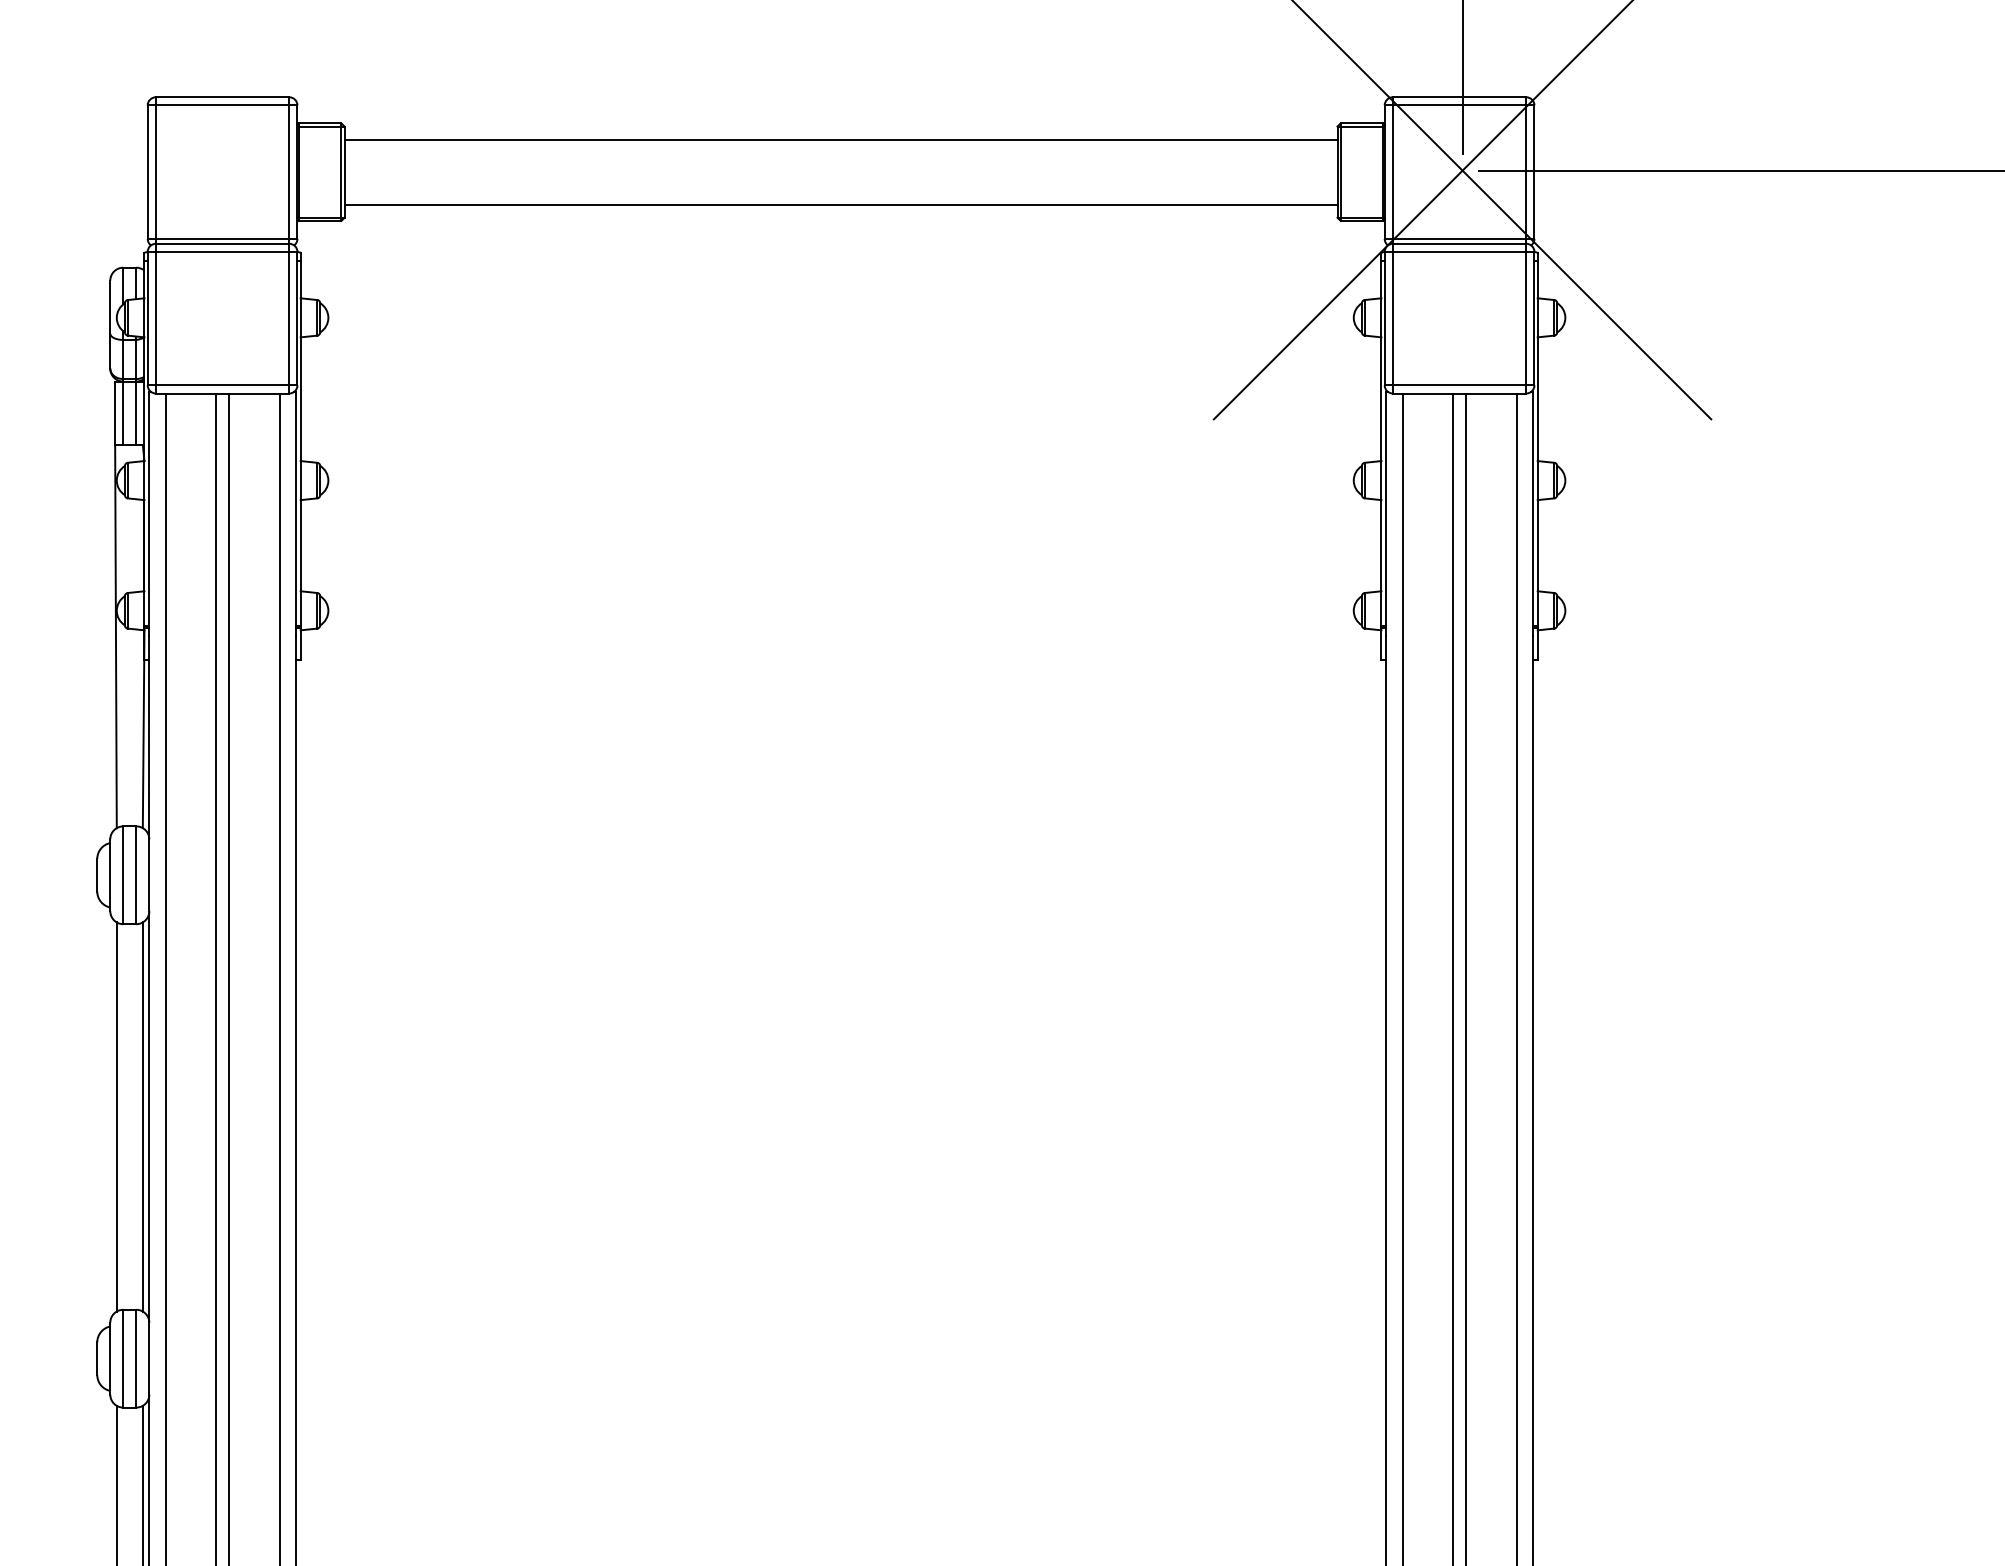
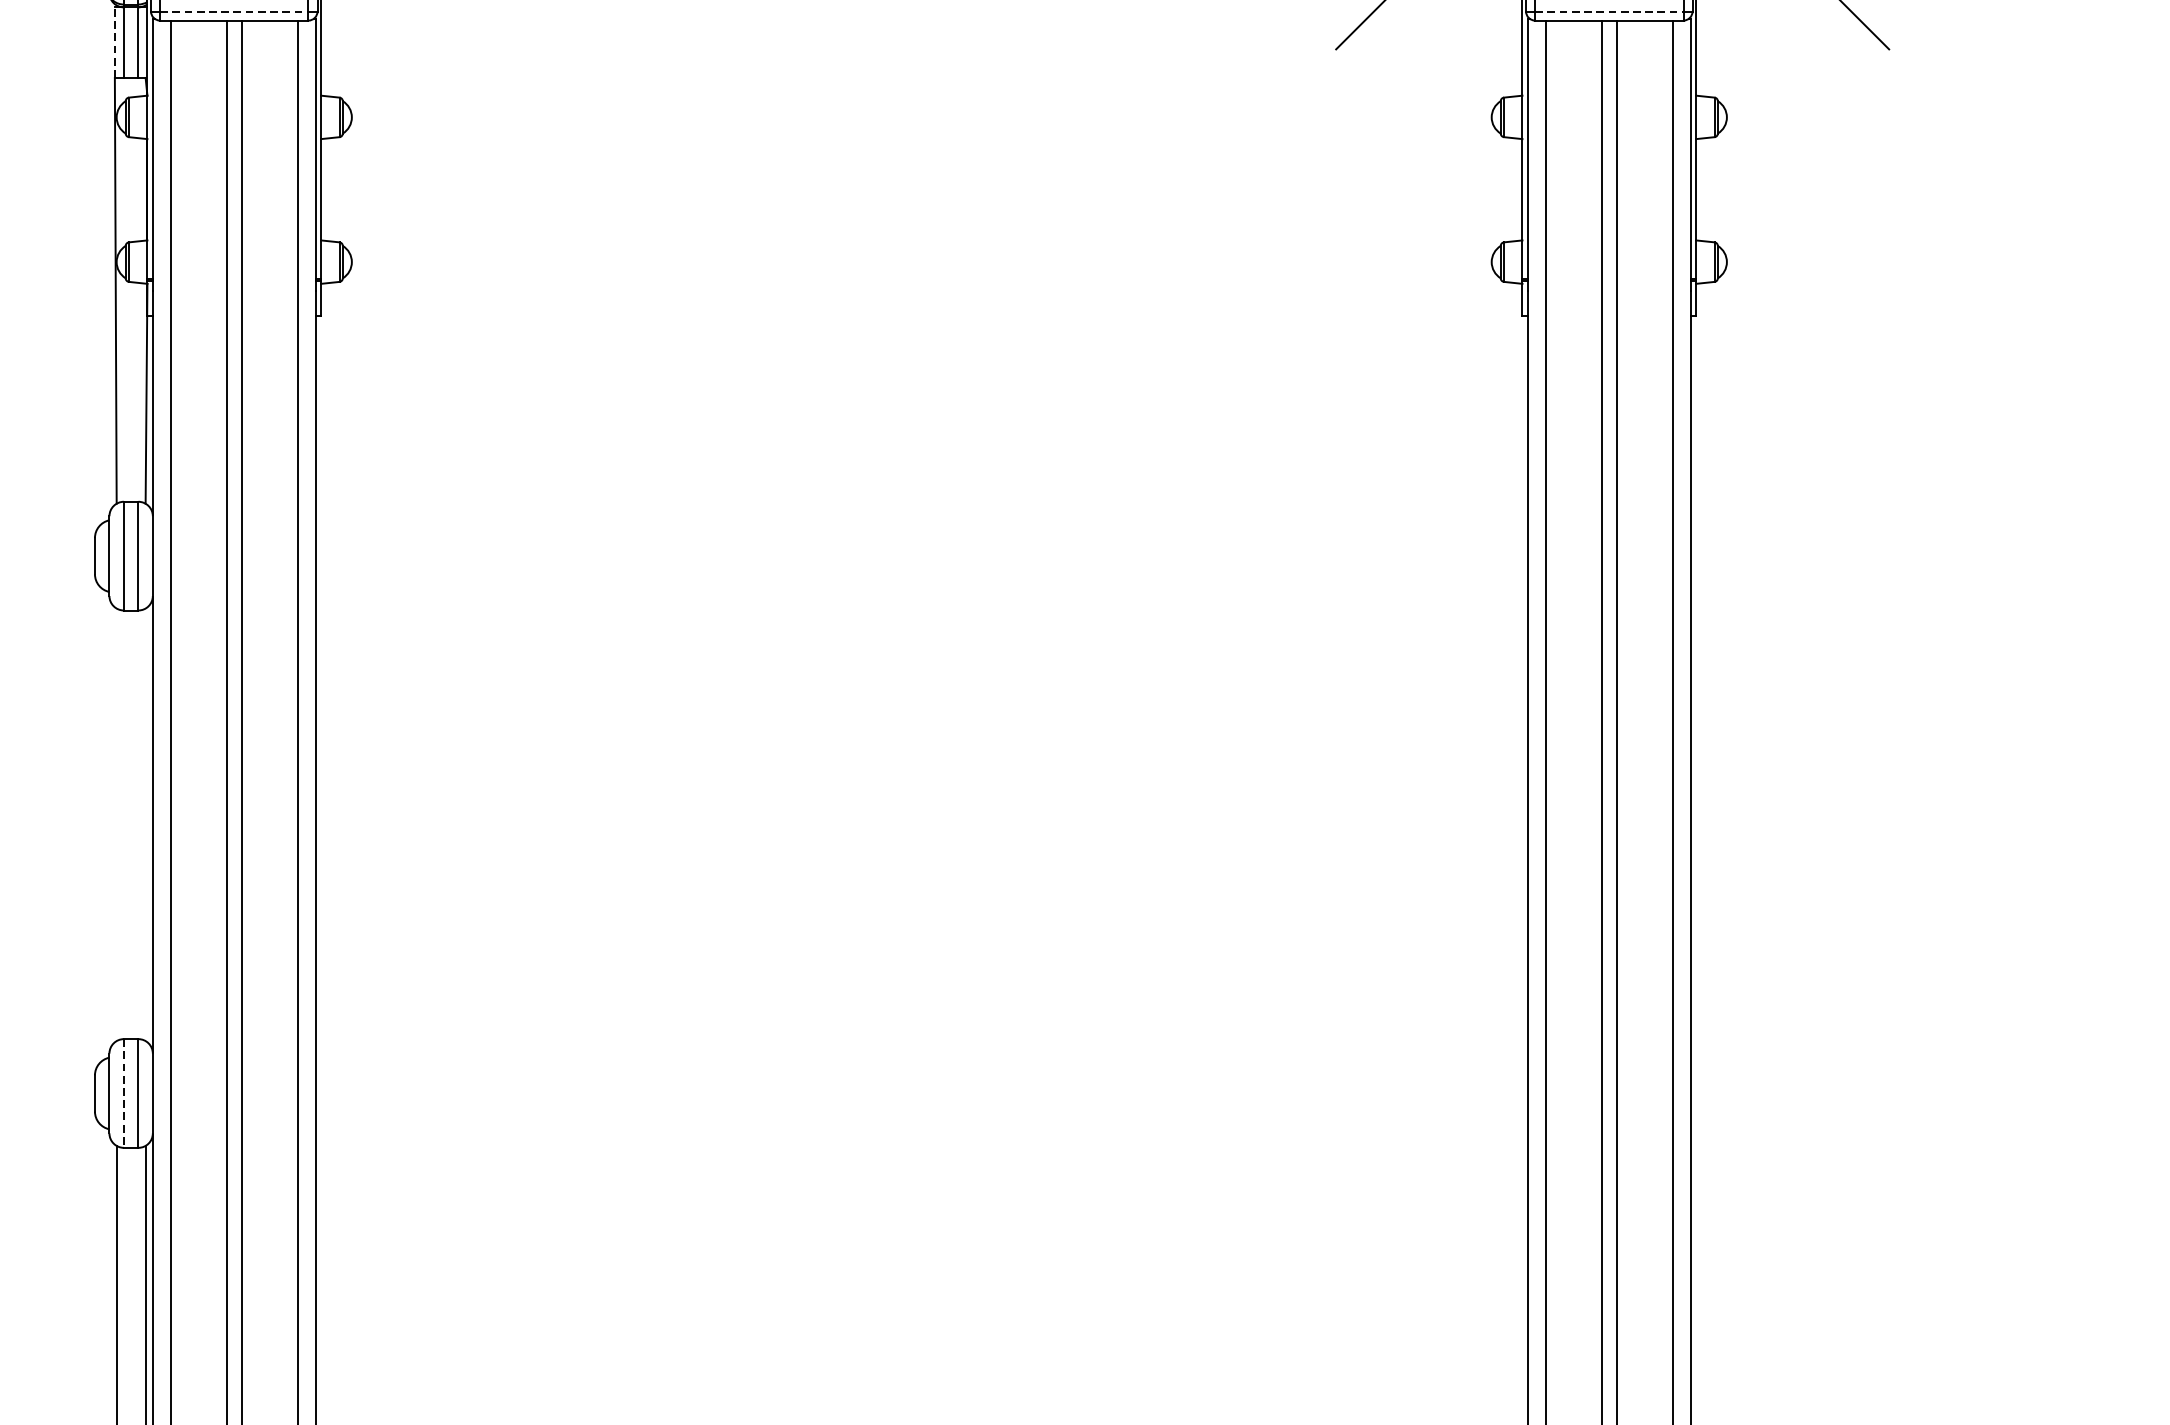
line: (222, 385) -> (234, 11), solid -> dashed
line: (1459, 385) -> (1609, 11), solid -> dashed
line: (115, 413) -> (115, 42), solid -> dashed
line: (116, 1116) -> (116, 824), removed
line: (142, 1116) -> (145, 824), removed
line: (123, 1358) -> (124, 1093), solid -> dashed

